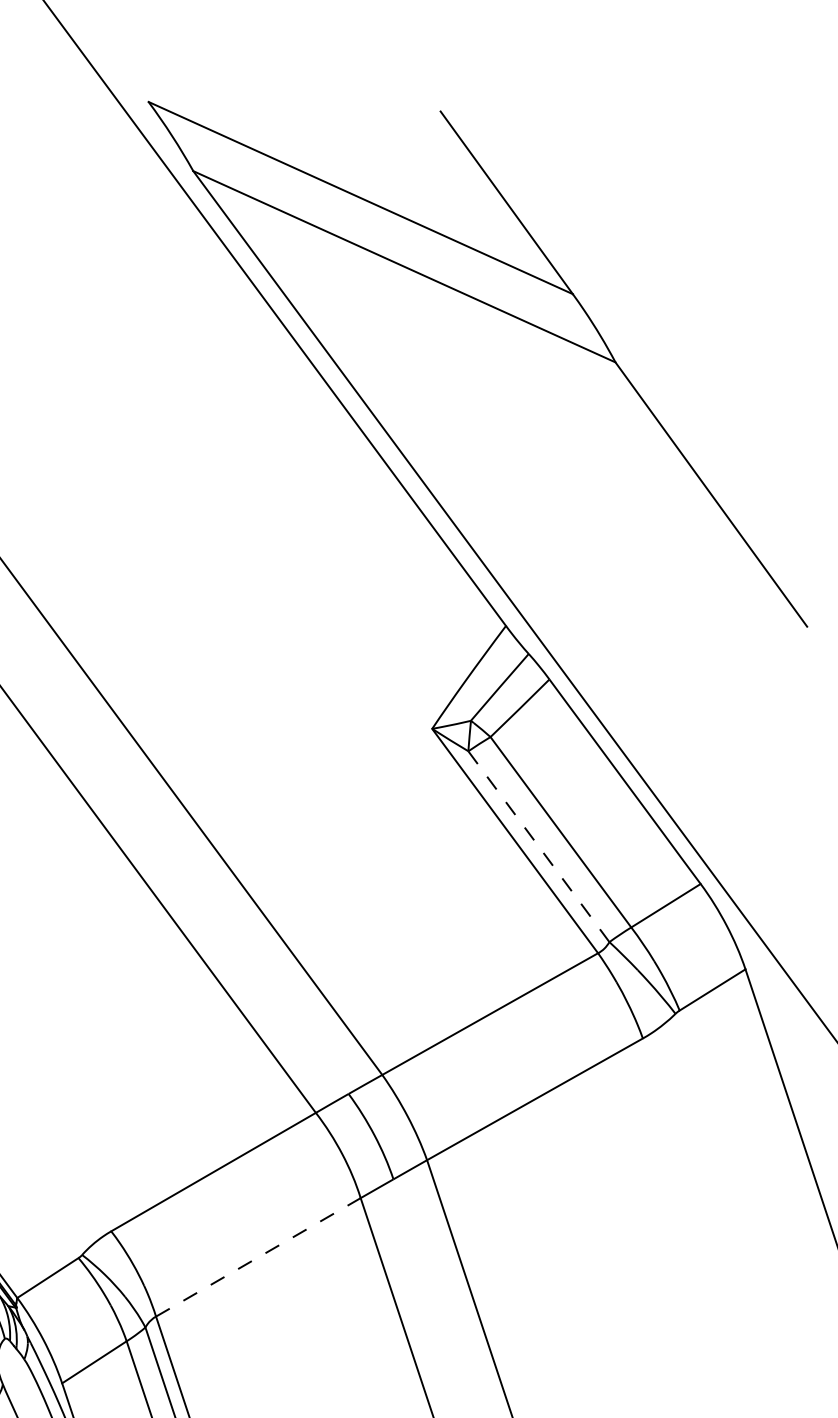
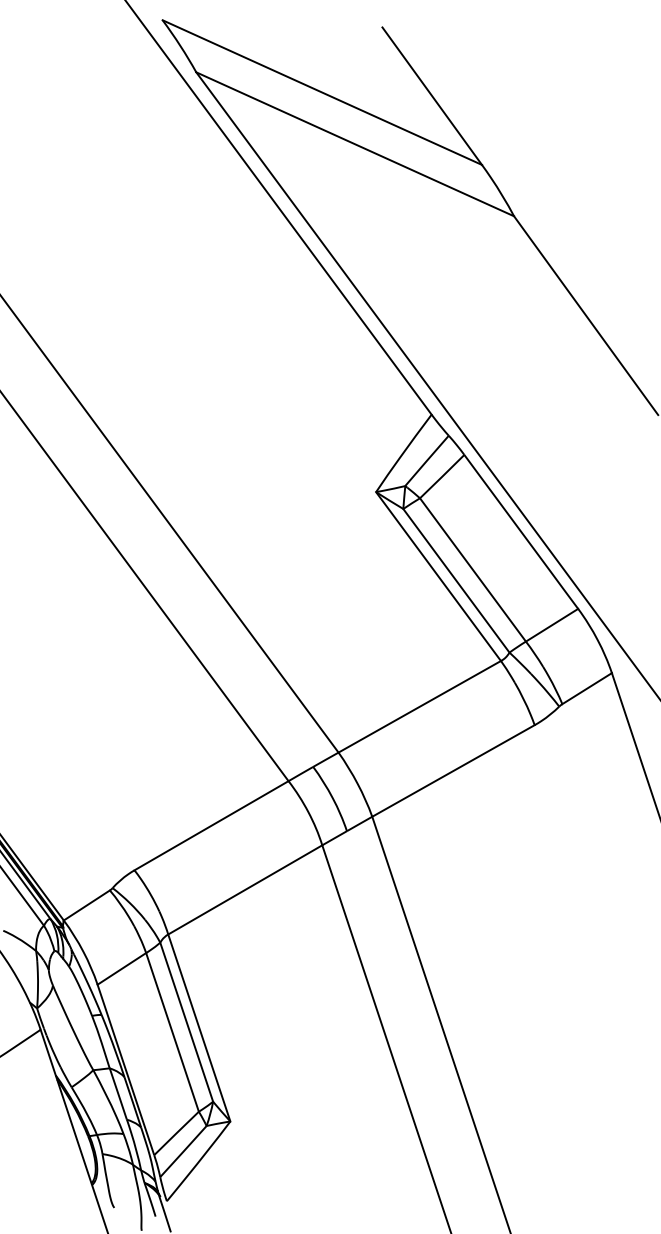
line: (539, 847) -> (456, 581), dashed -> solid
line: (258, 1256) -> (245, 889), dashed -> solid

